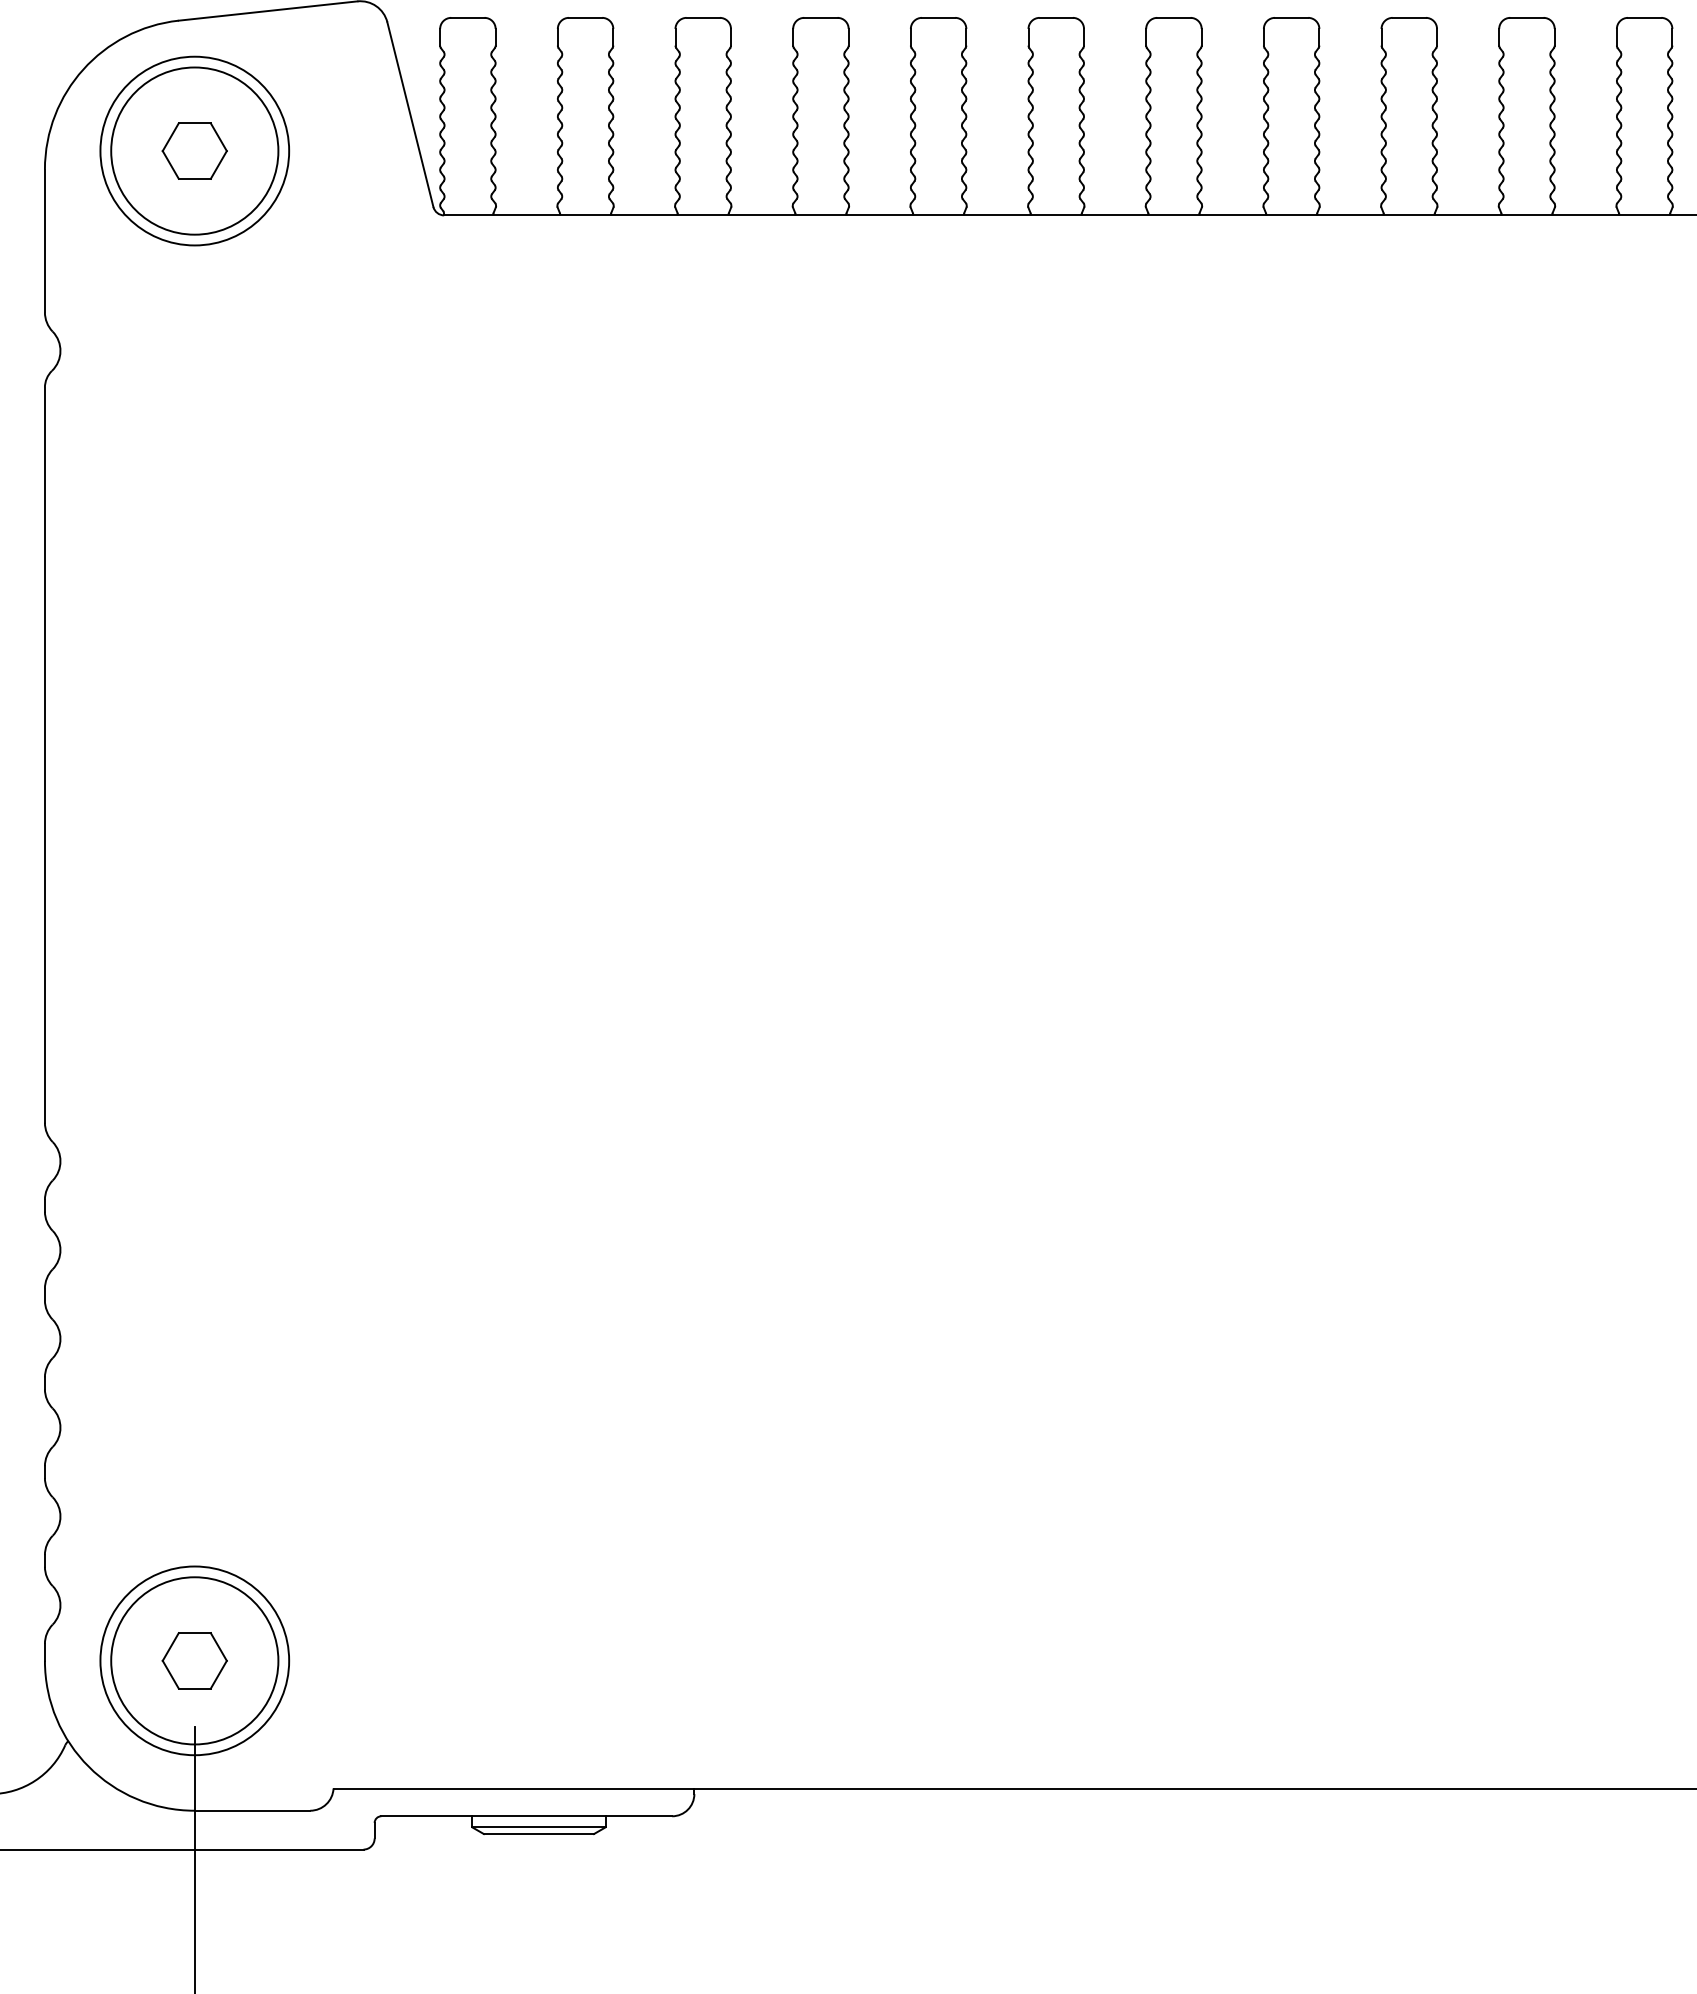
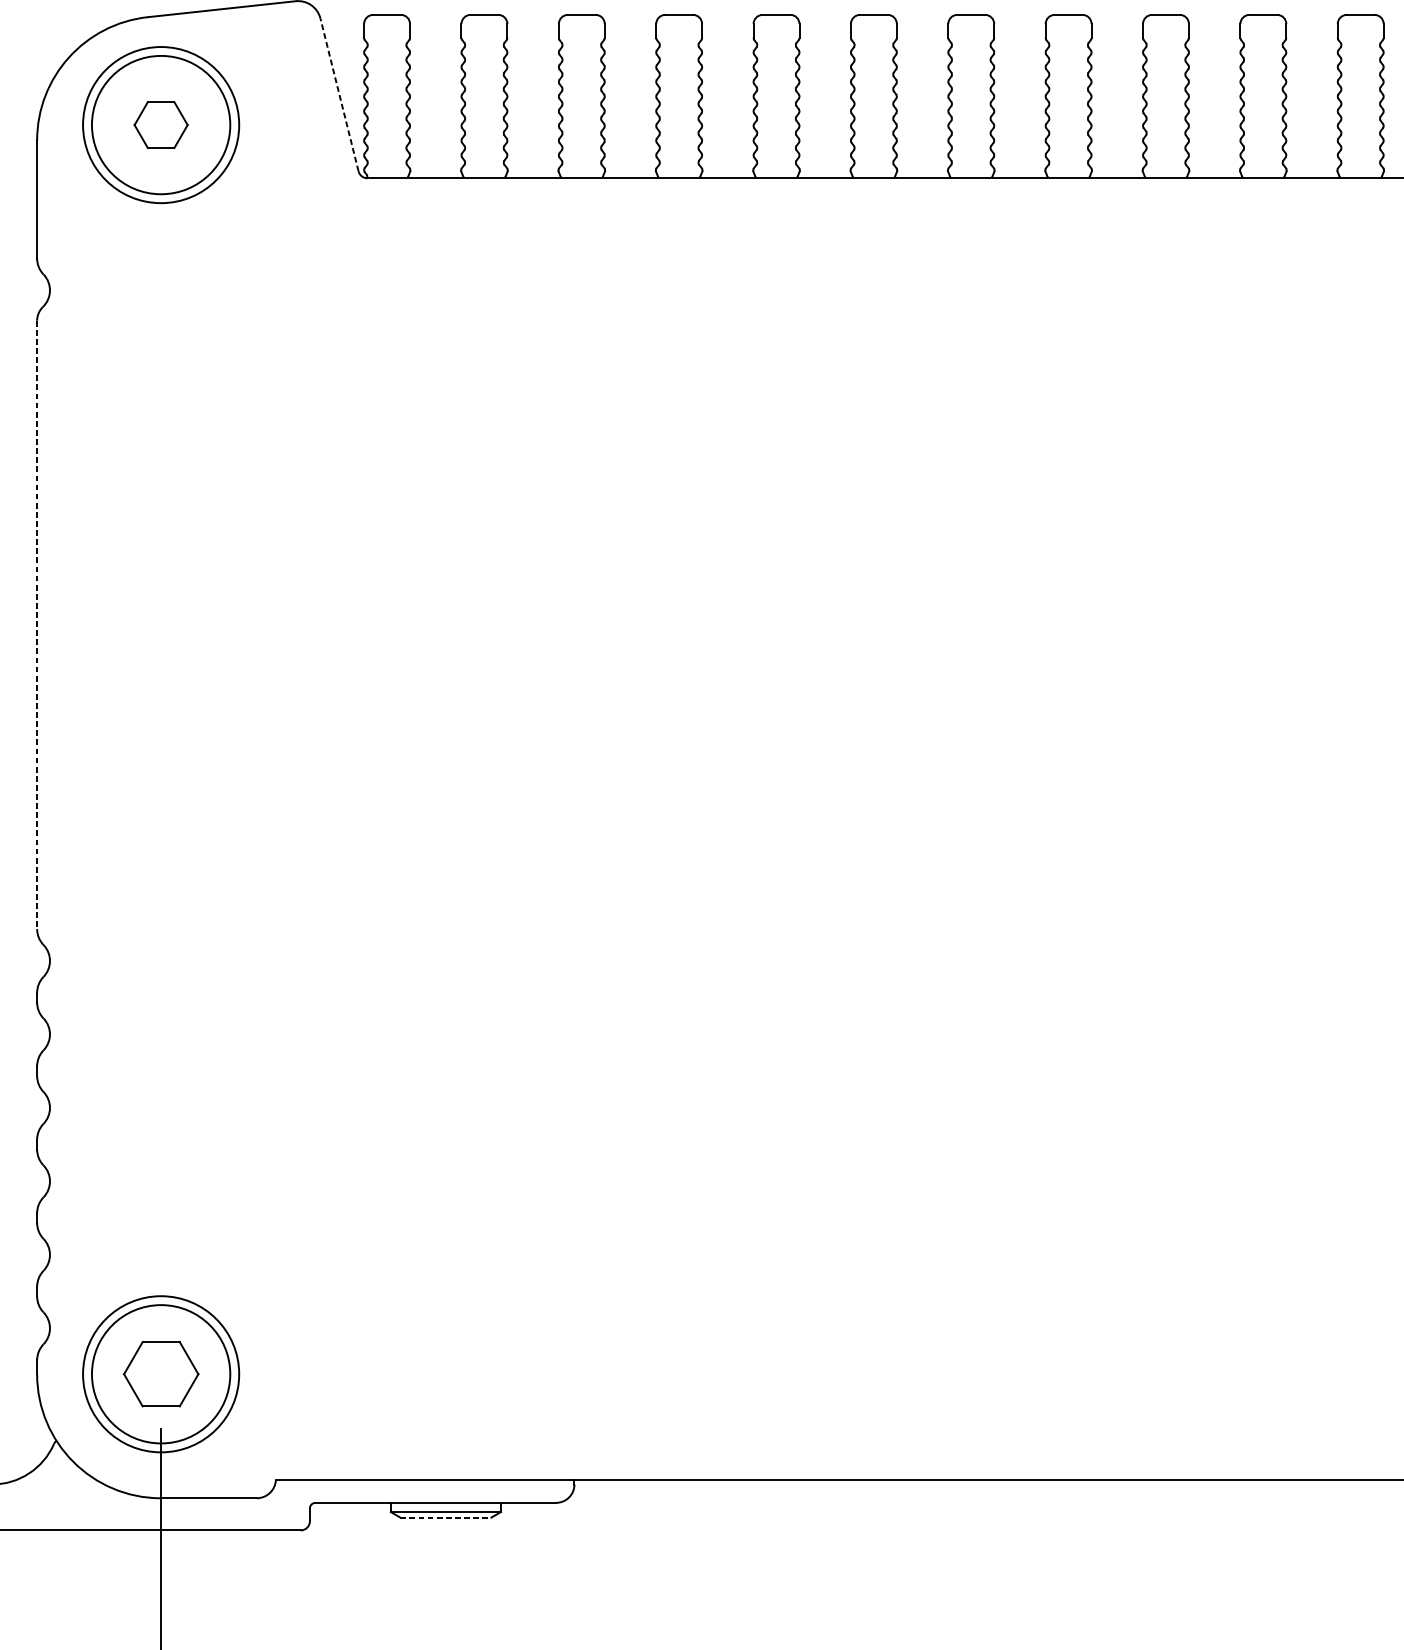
line: (410, 114) -> (339, 94), solid -> dashed
line: (44, 755) -> (36, 625), solid -> dashed
part: (194, 1660) -> (160, 1373), size x1.4
line: (539, 1834) -> (446, 1517), solid -> dashed

